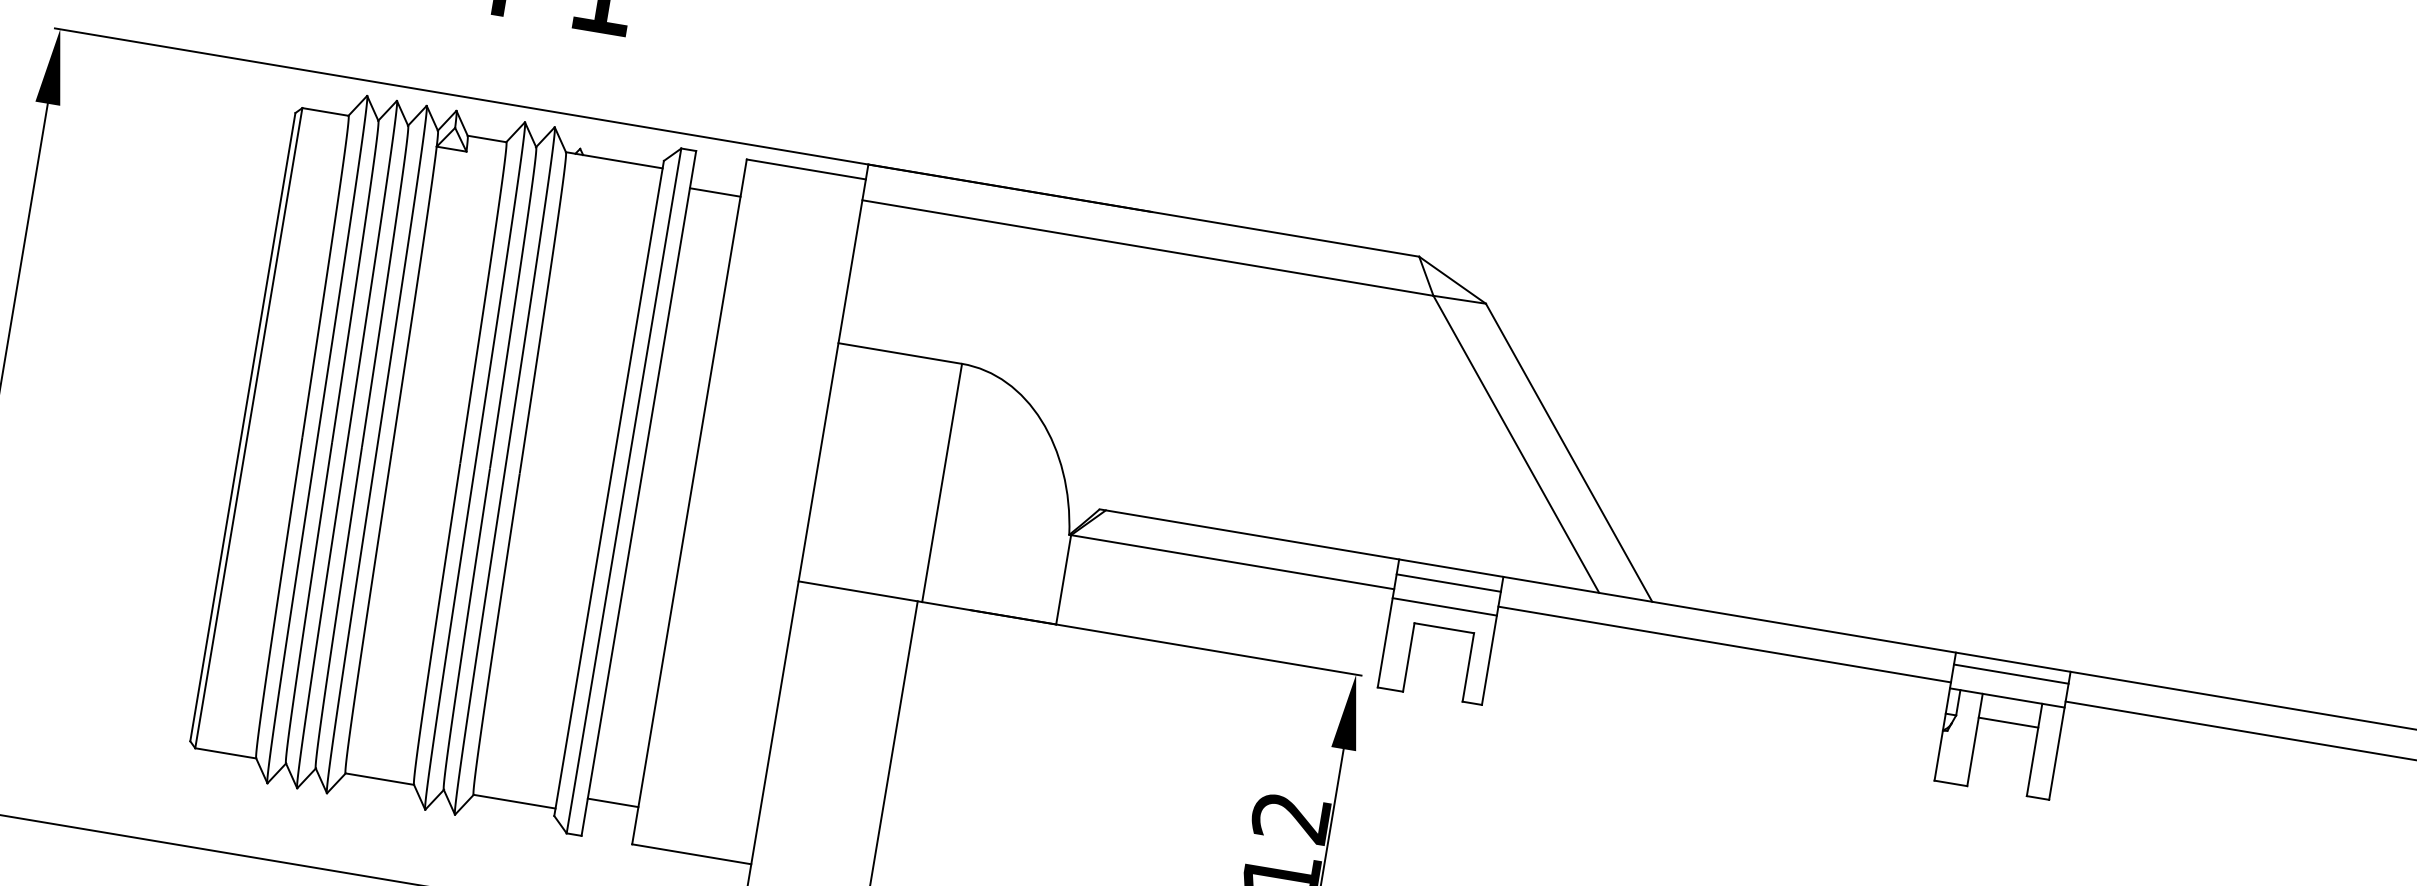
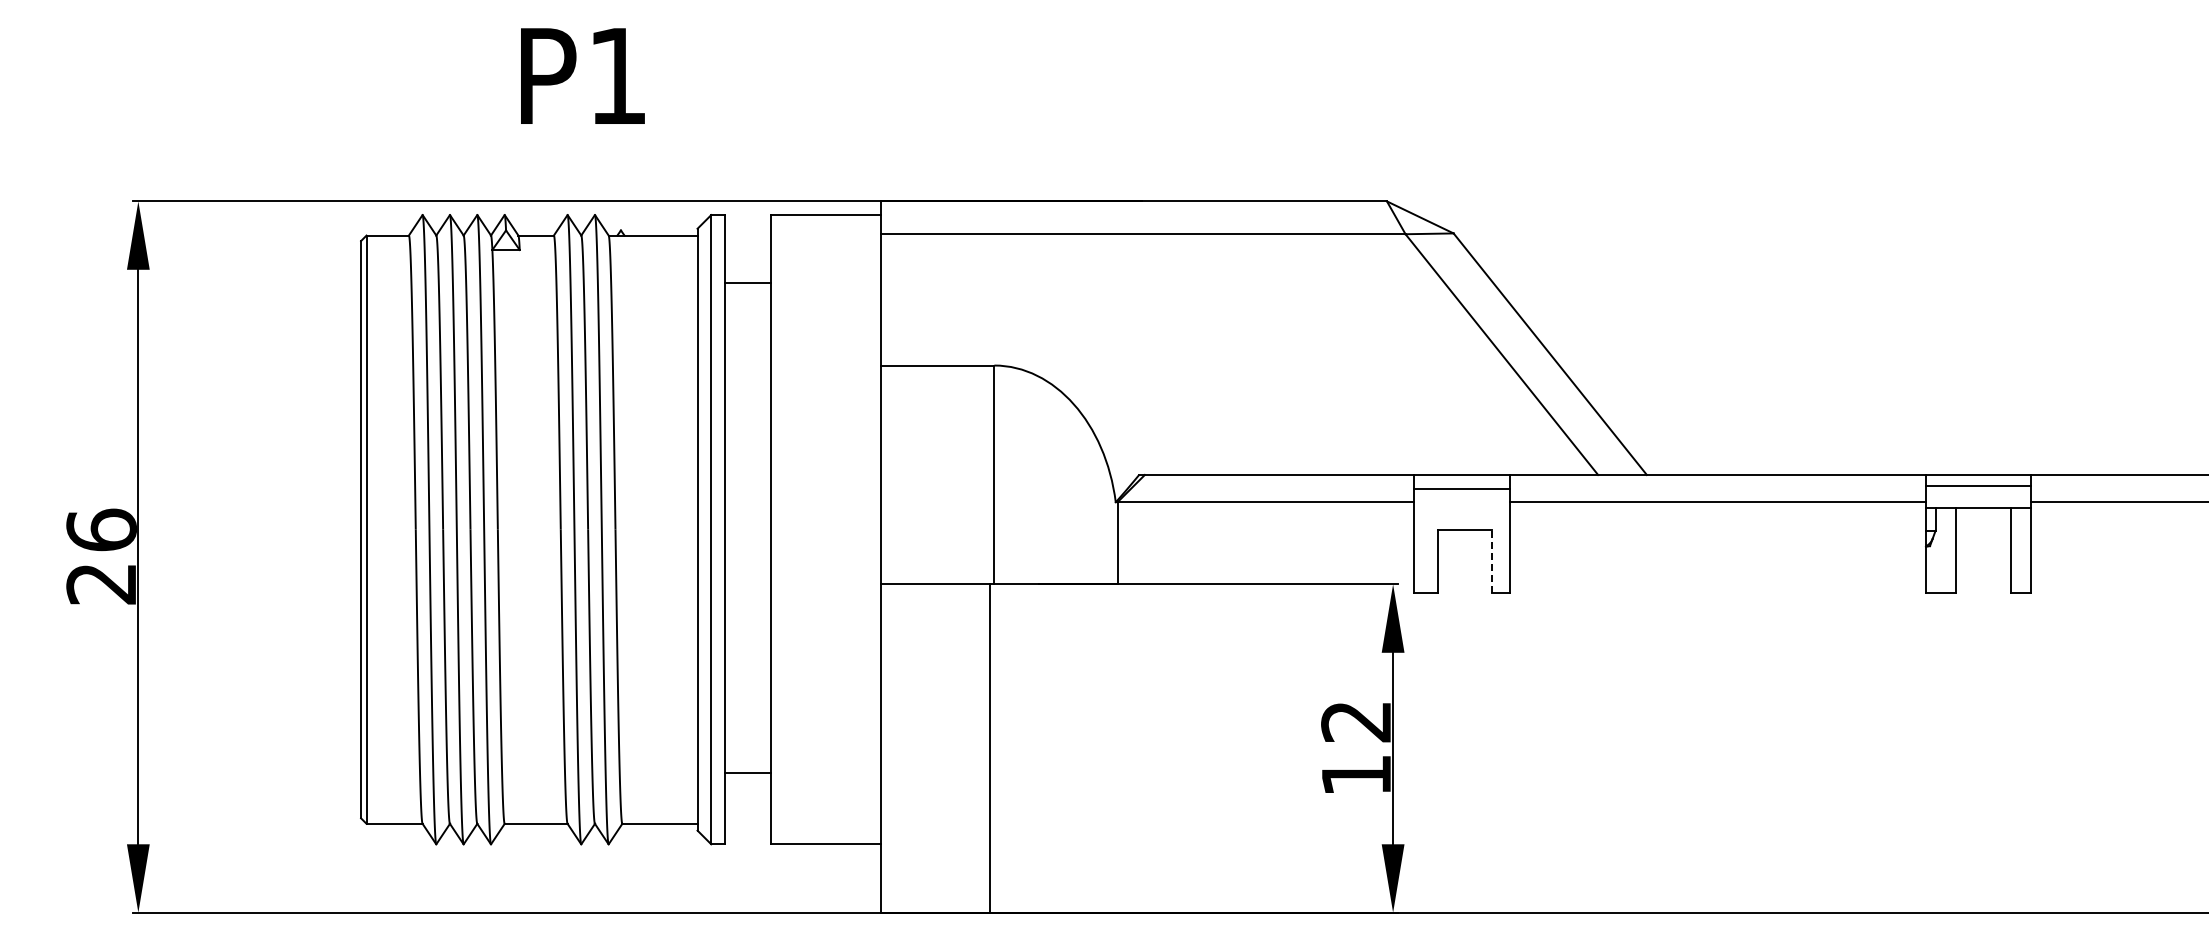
line: (714, 192) -> (747, 283), moved
line: (1445, 606) -> (1462, 510), removed
line: (1468, 666) -> (1492, 560), solid -> dashed
line: (2008, 722) -> (1983, 529), removed
line: (612, 803) -> (747, 773), moved

